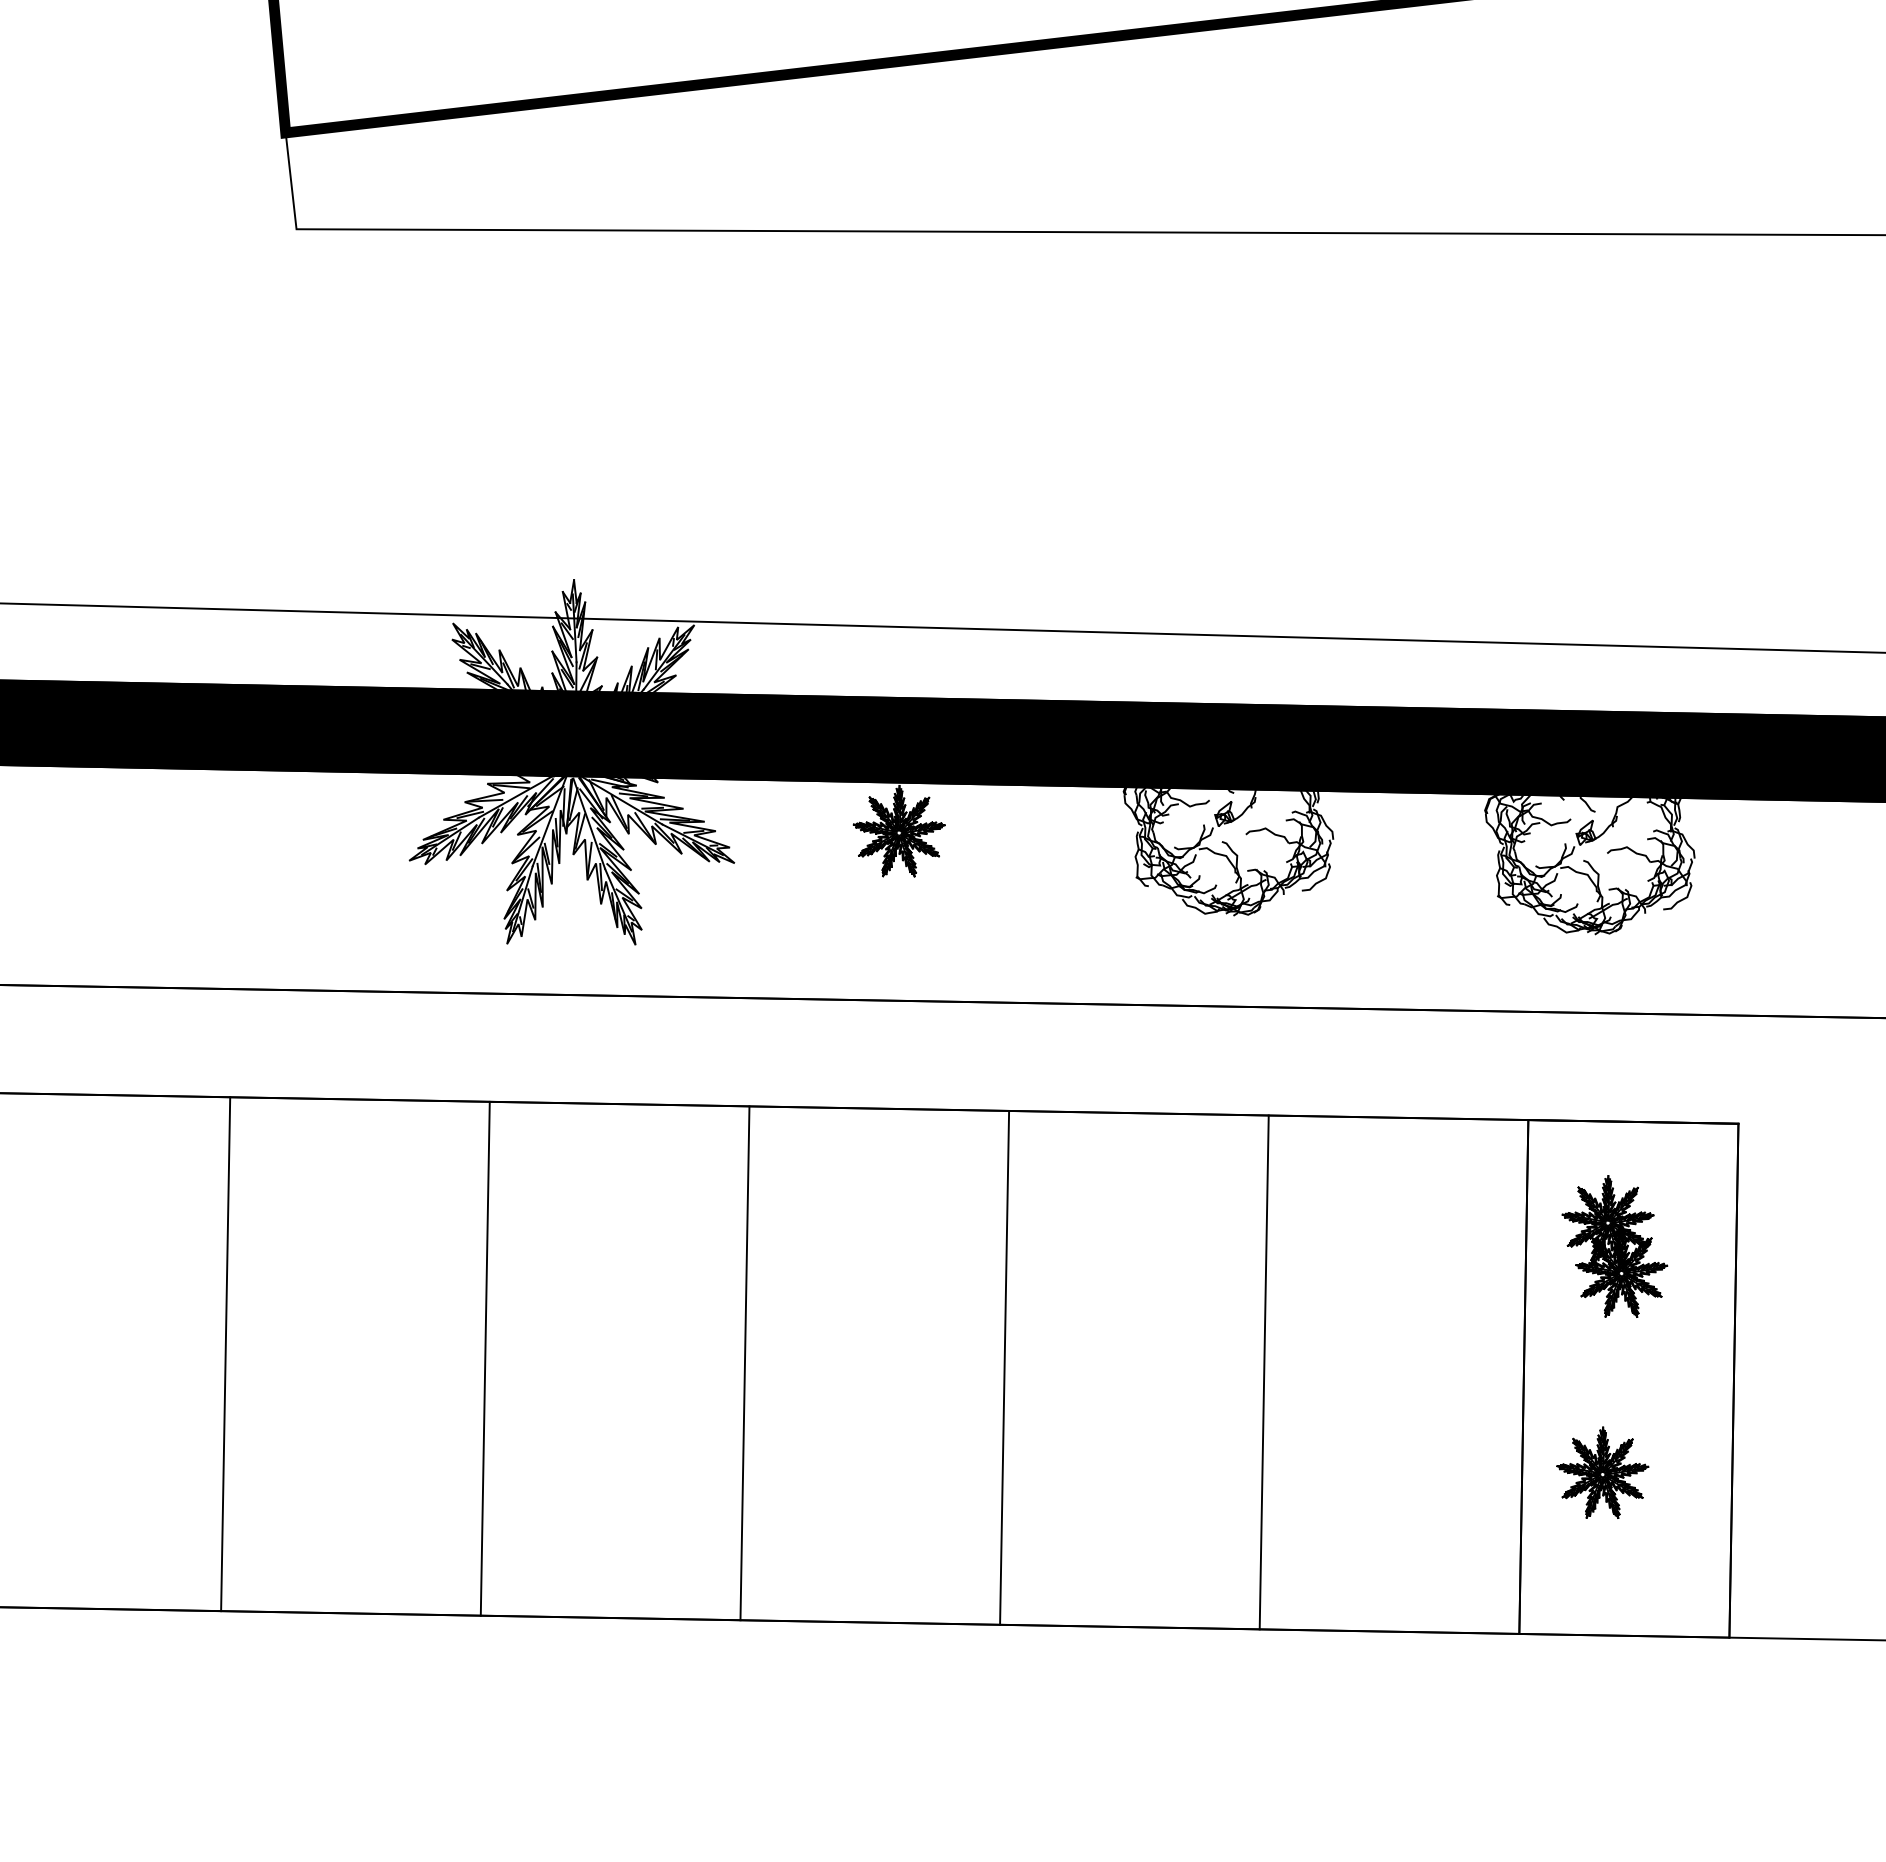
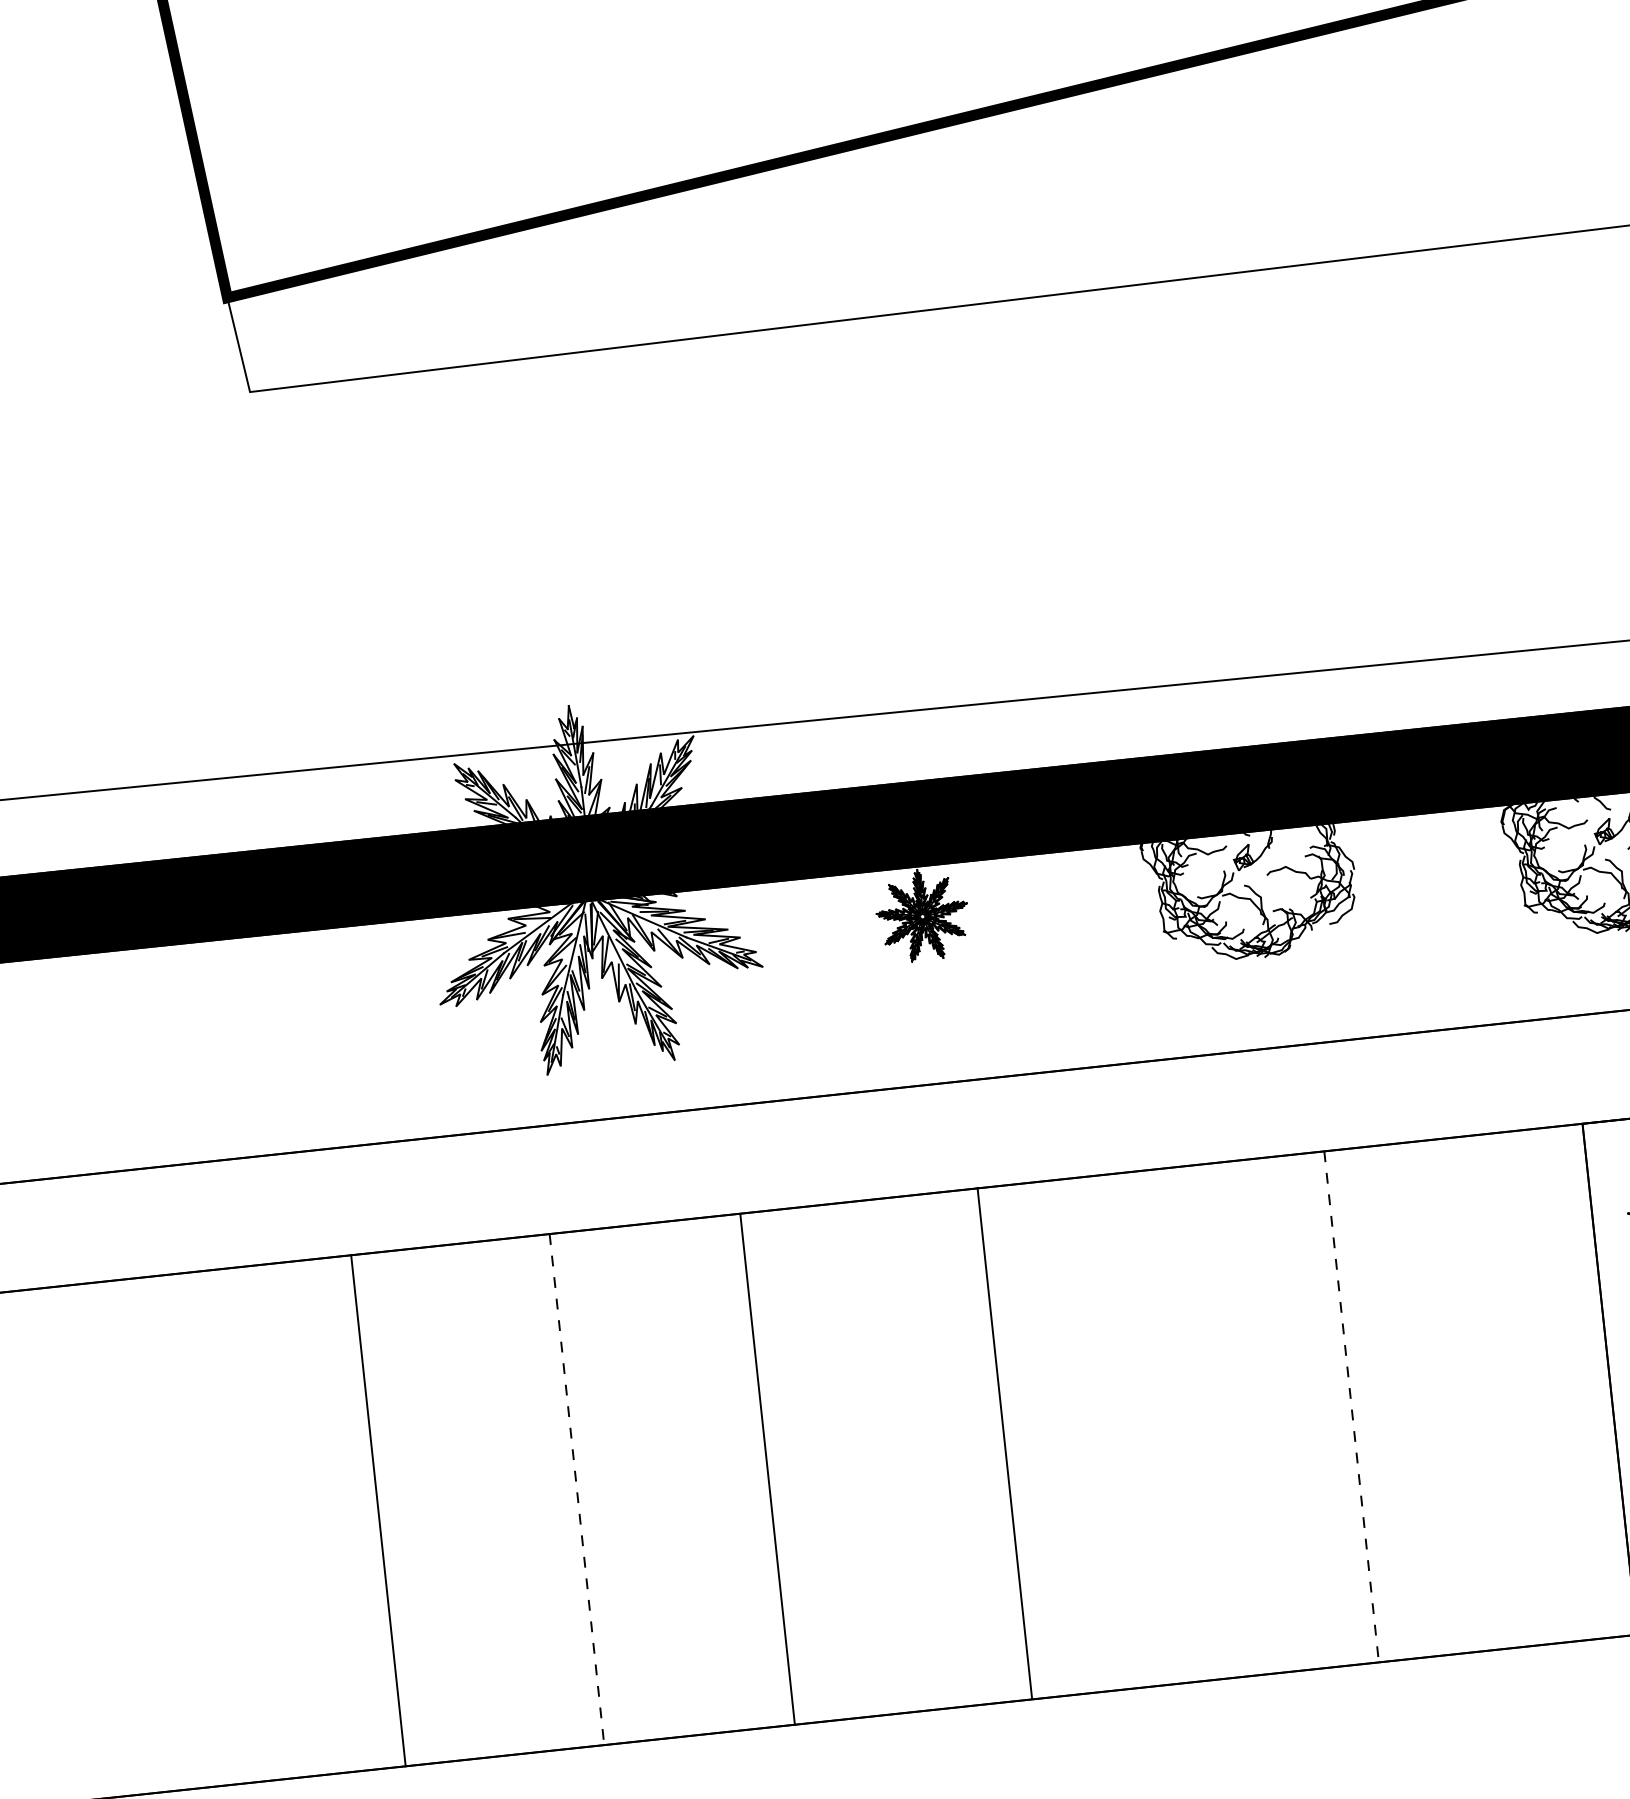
line: (225, 1354) -> (378, 1511), moved
line: (485, 1358) -> (577, 1489), solid -> dashed
line: (744, 1363) -> (767, 1469), moved
line: (1004, 1367) -> (1004, 1443), moved
line: (1264, 1372) -> (1351, 1406), solid -> dashed

